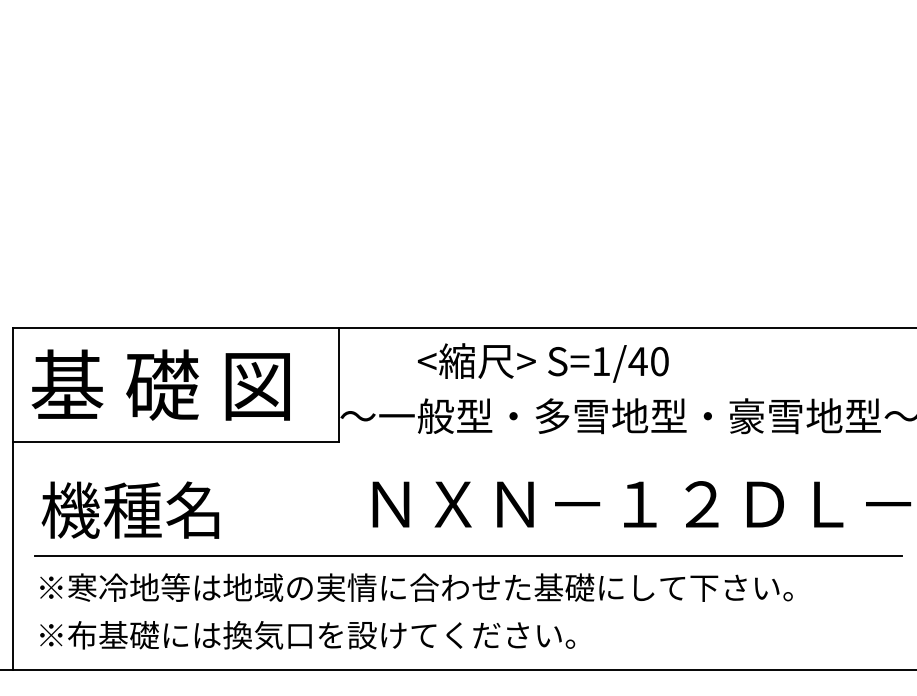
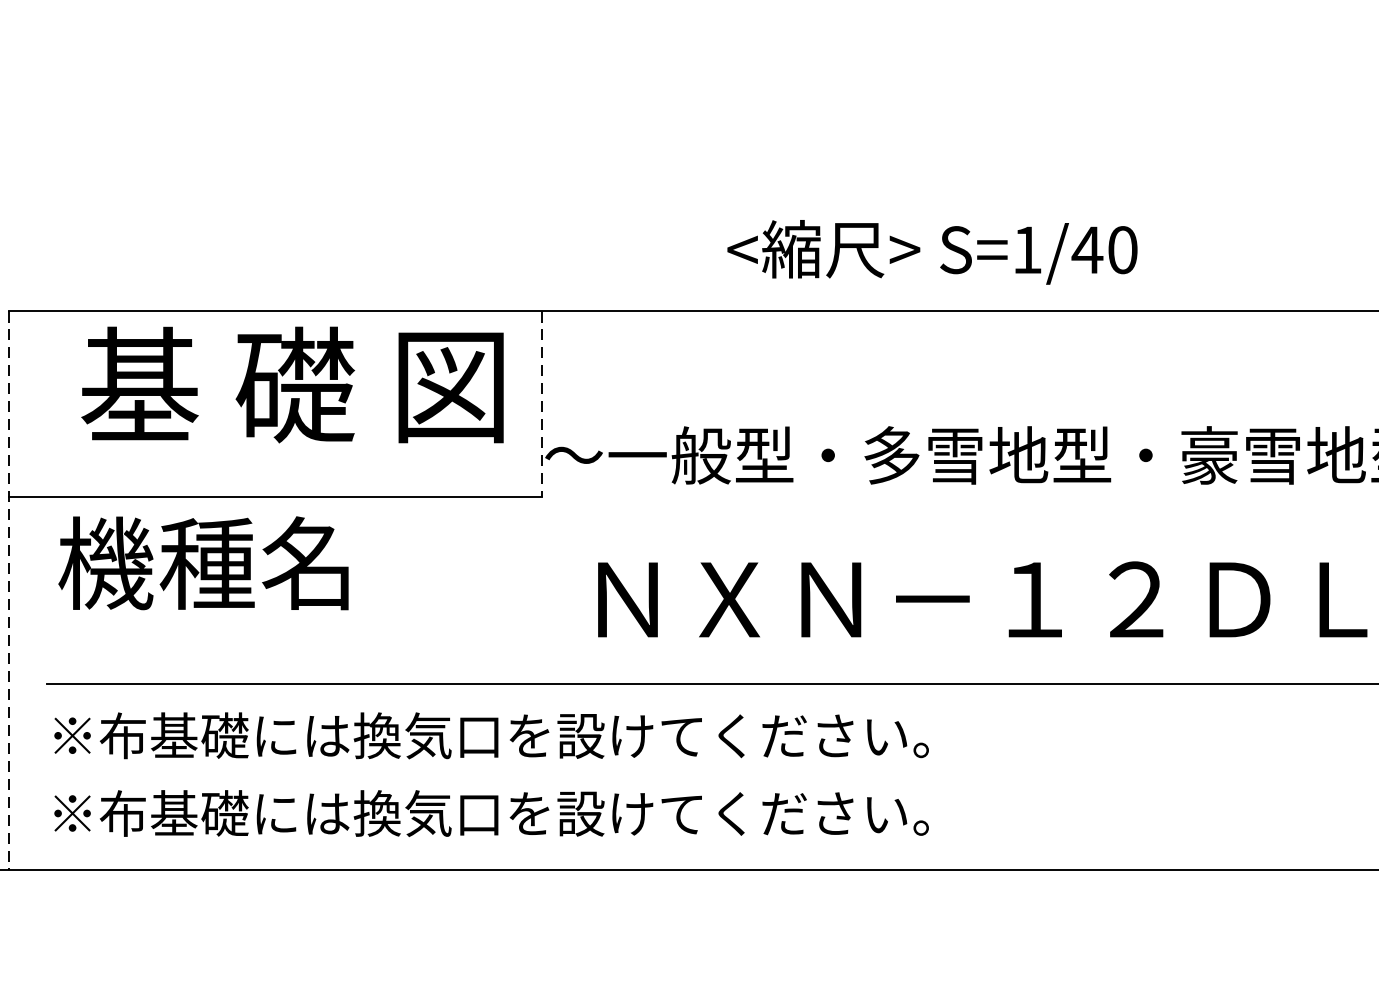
text: (543, 362) -> (932, 251), moved
text: (160, 384) -> (291, 383), moved
line: (338, 384) -> (542, 403), solid -> dashed
line: (12, 498) -> (9, 589), solid -> dashed
text: (130, 509) -> (203, 562), moved
text: (430, 587) -> (692, 735), ※寒冷地等は地域の実情に合わせた基礎にして下さい。 -> ※布基礎には換気口を設けてください。

